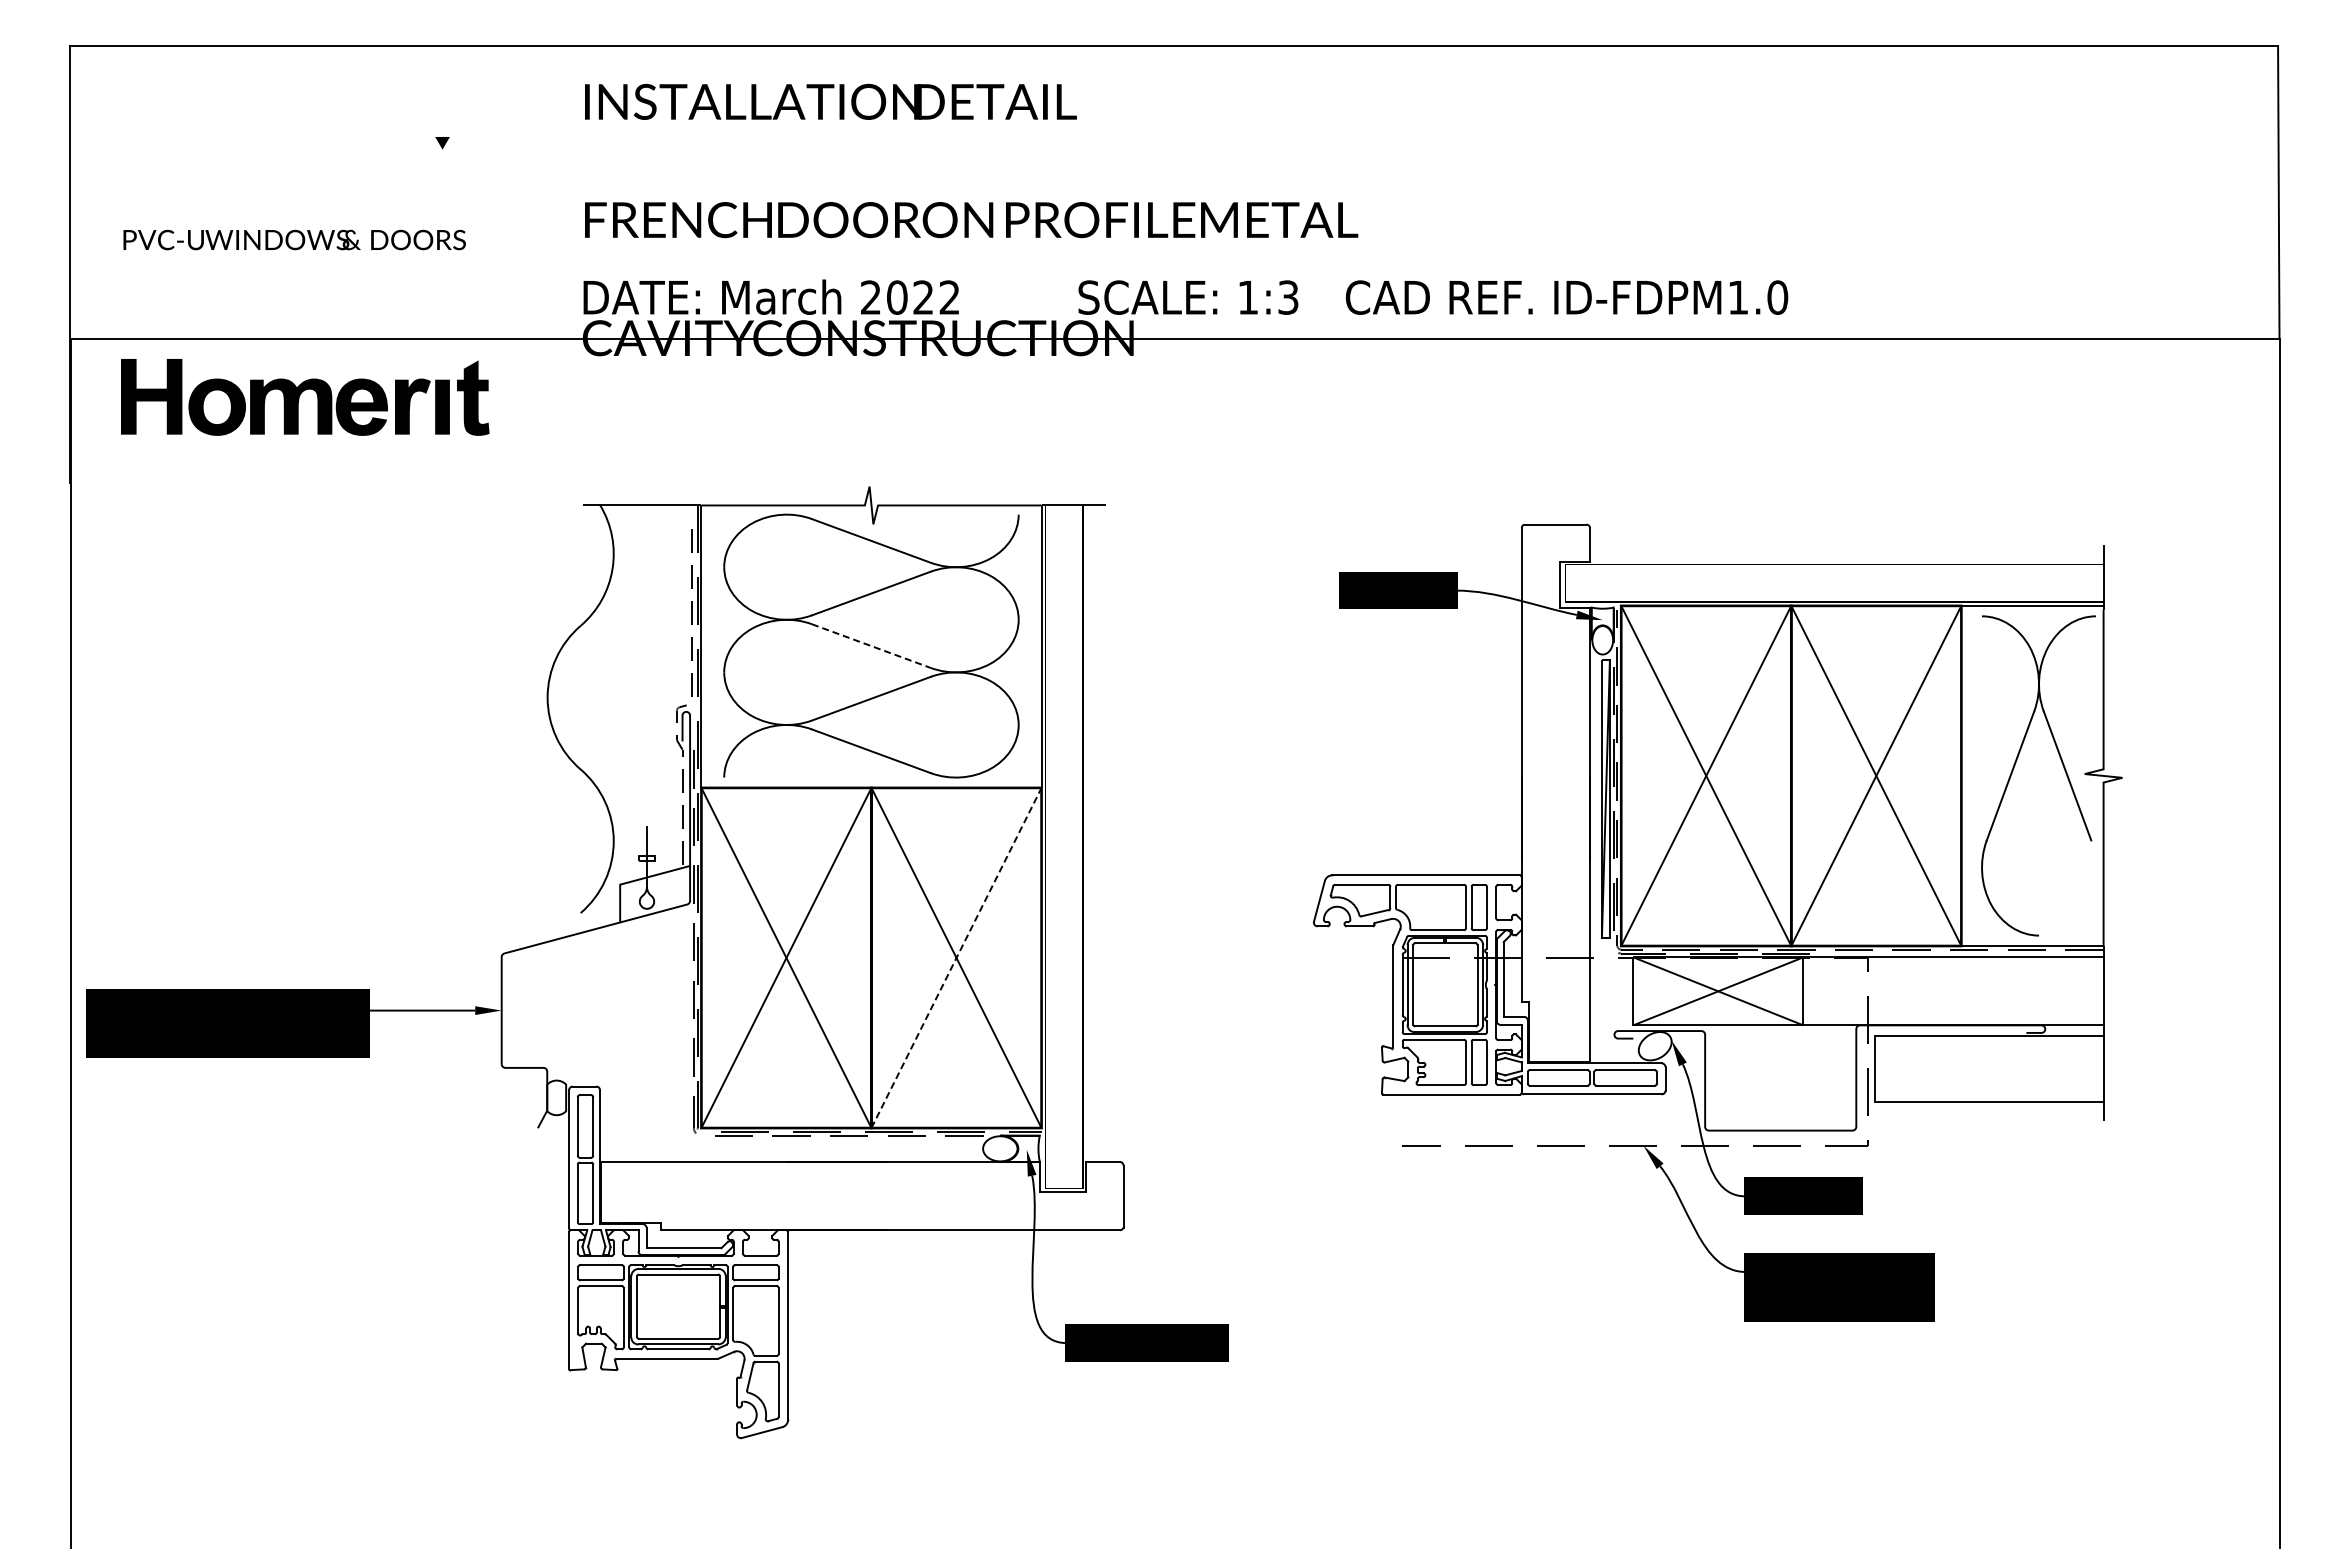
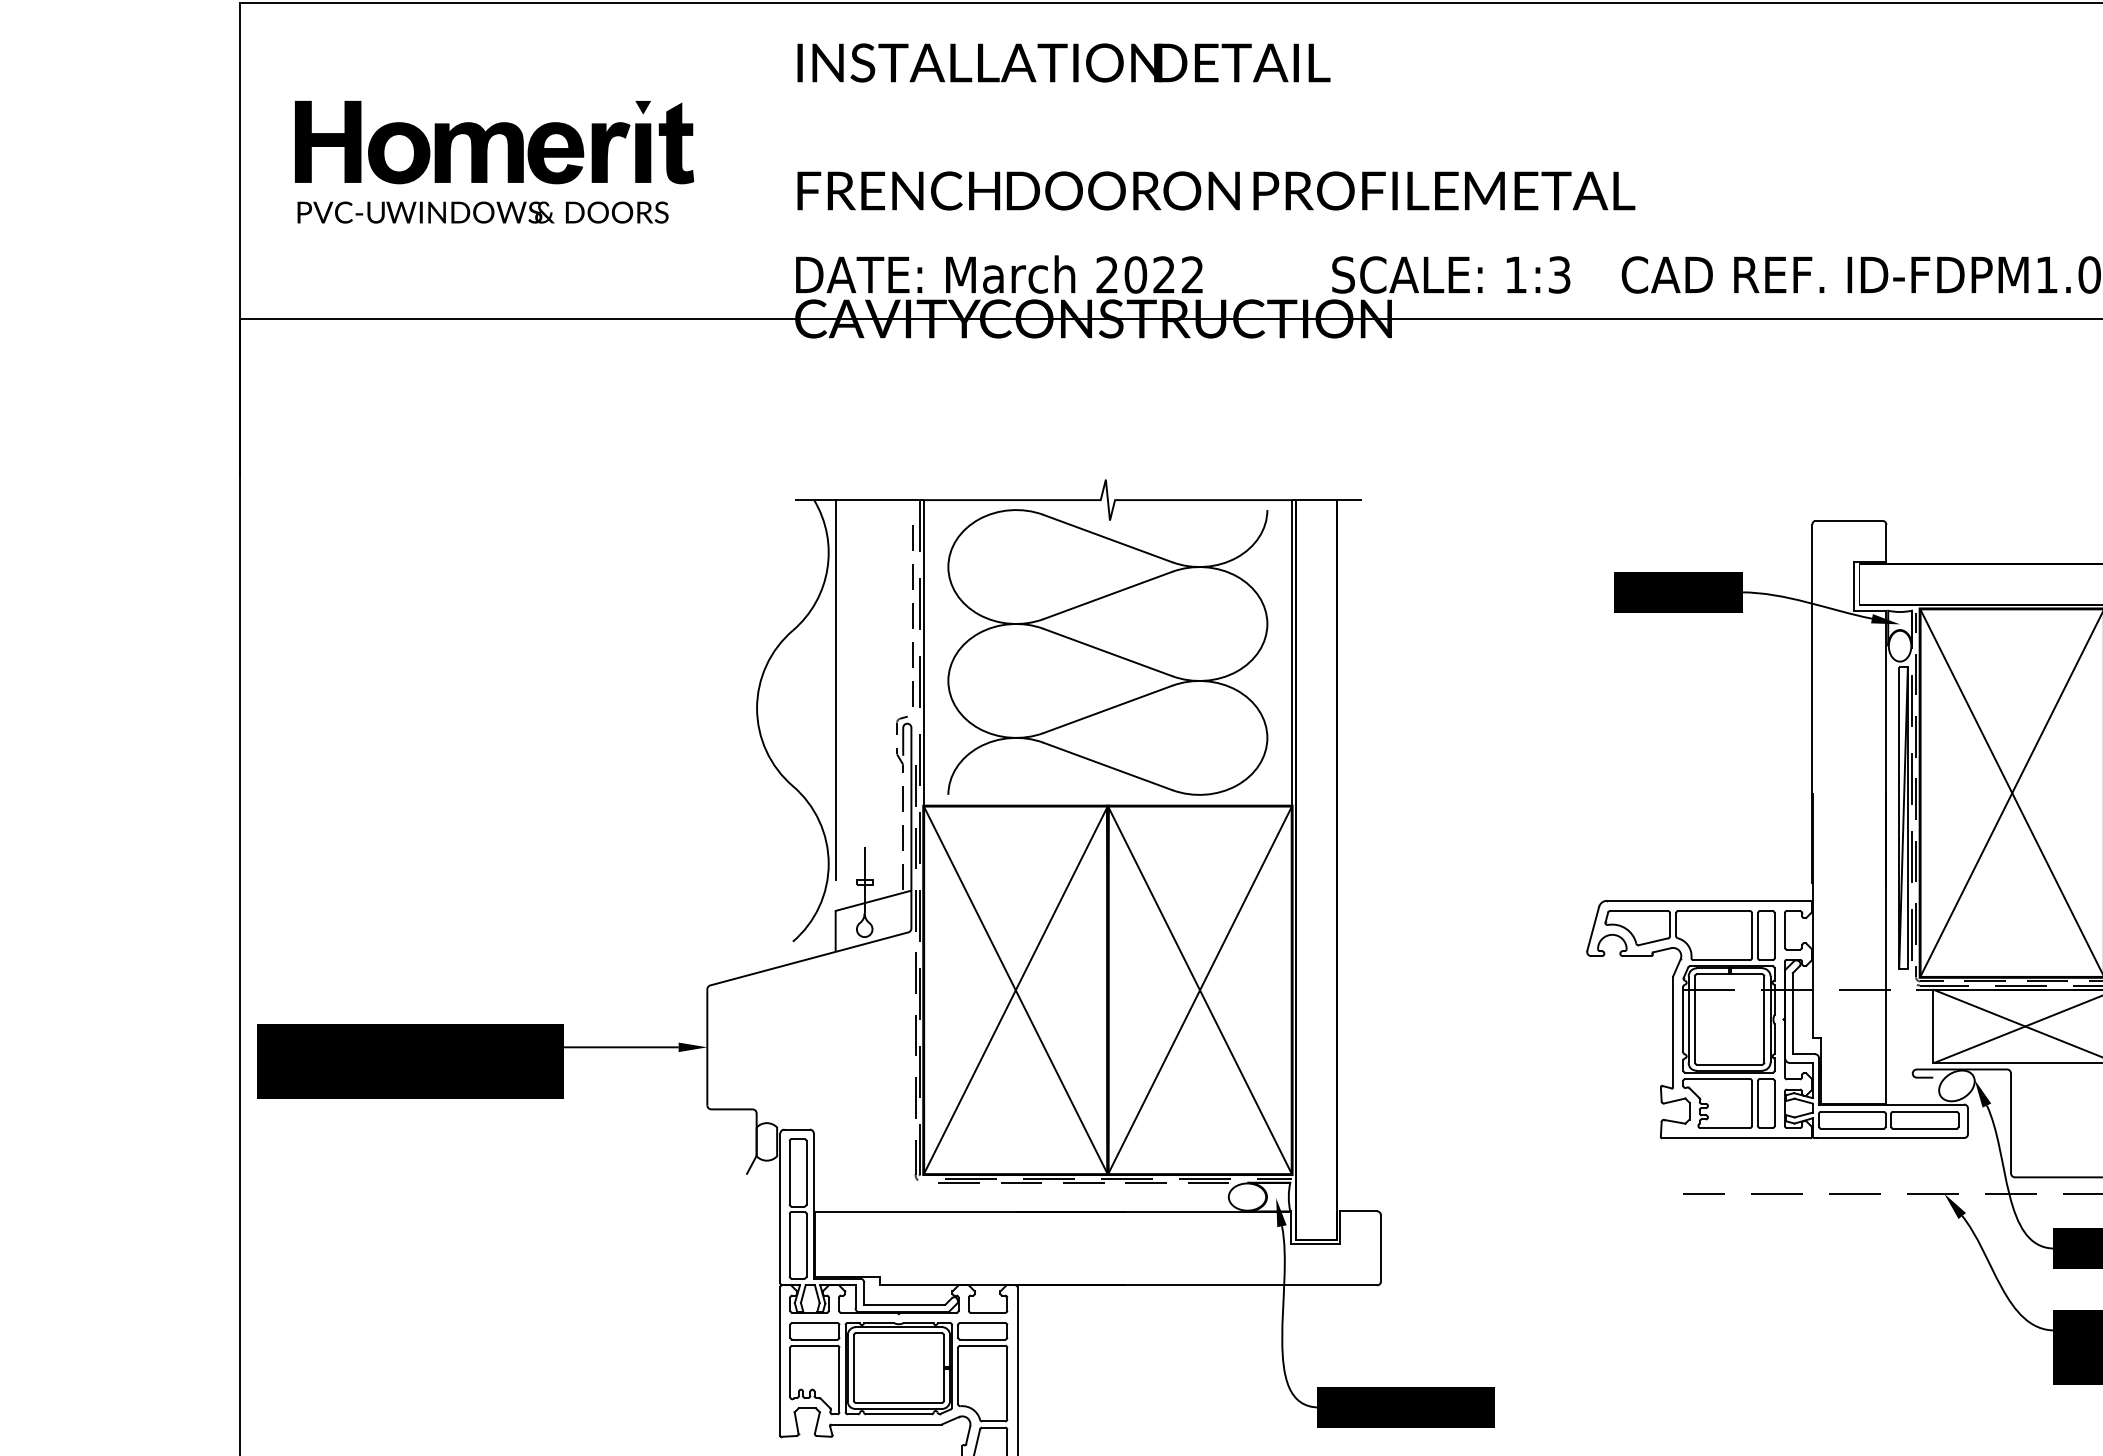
part: (305, 397) -> (494, 142), moved
line: (871, 646) -> (1107, 652), dashed -> solid
line: (620, 680) -> (836, 689), added
line: (956, 957) -> (1200, 989), dashed -> solid

